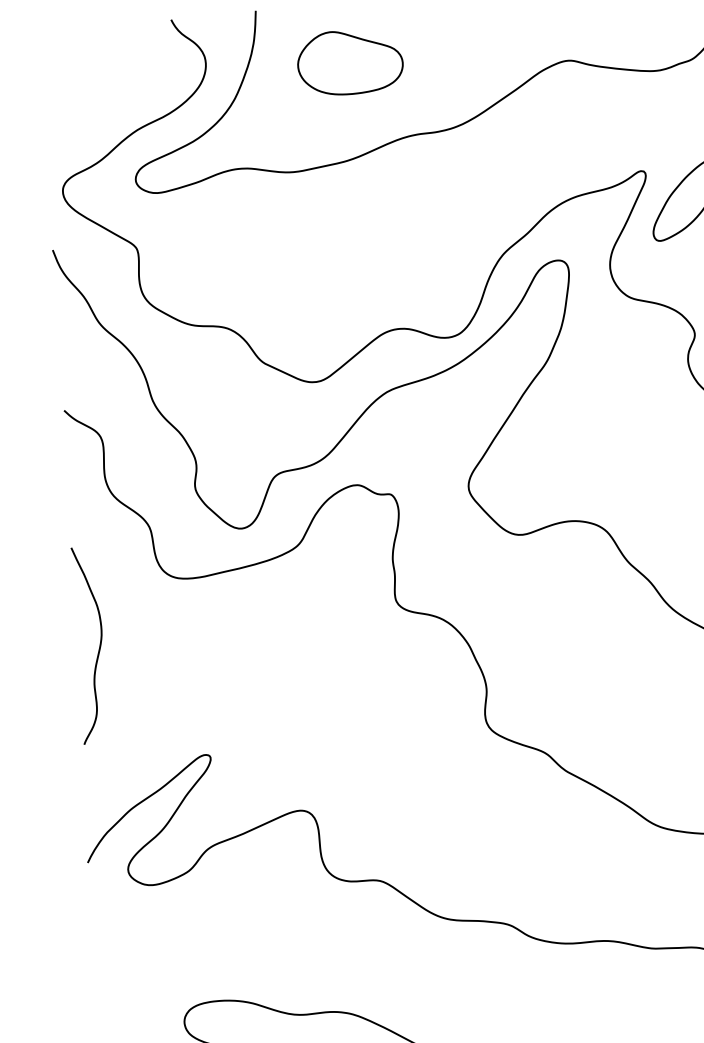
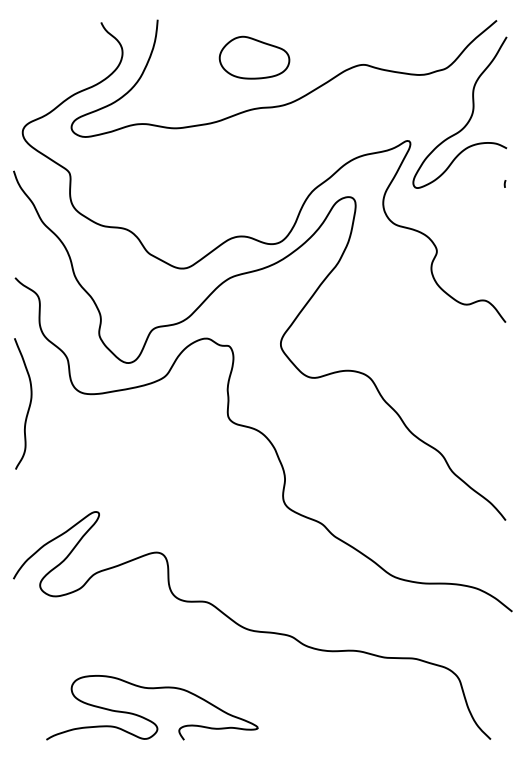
part: (350, 62) -> (254, 57), moved
curve: (97, 649) -> (28, 406), moved

